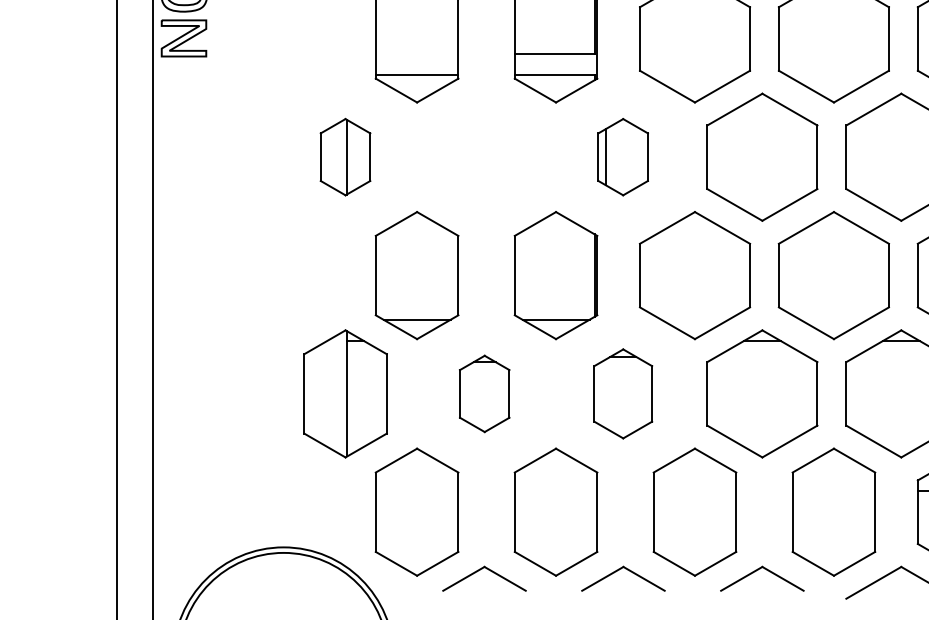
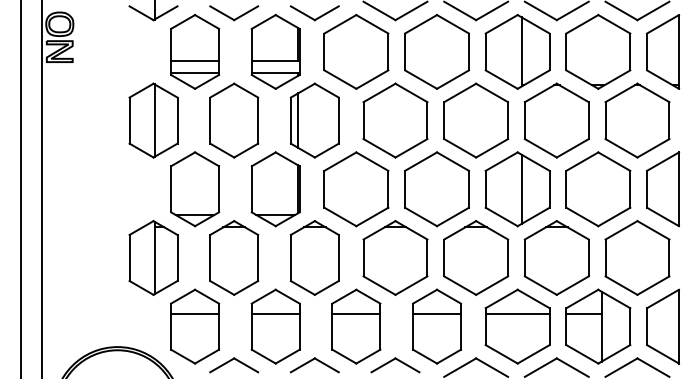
line: (417, 53) -> (195, 60), added
part: (345, 157) -> (153, 120), size x1.67
part: (485, 157) -> (234, 120), added
part: (622, 157) -> (314, 120), size x1.67
part: (485, 393) -> (234, 257), size x1.67
part: (622, 393) -> (314, 257), size x1.43
line: (417, 491) -> (195, 314), added
line: (555, 491) -> (275, 314), added
line: (695, 491) -> (356, 314), added
line: (833, 491) -> (436, 314), added

